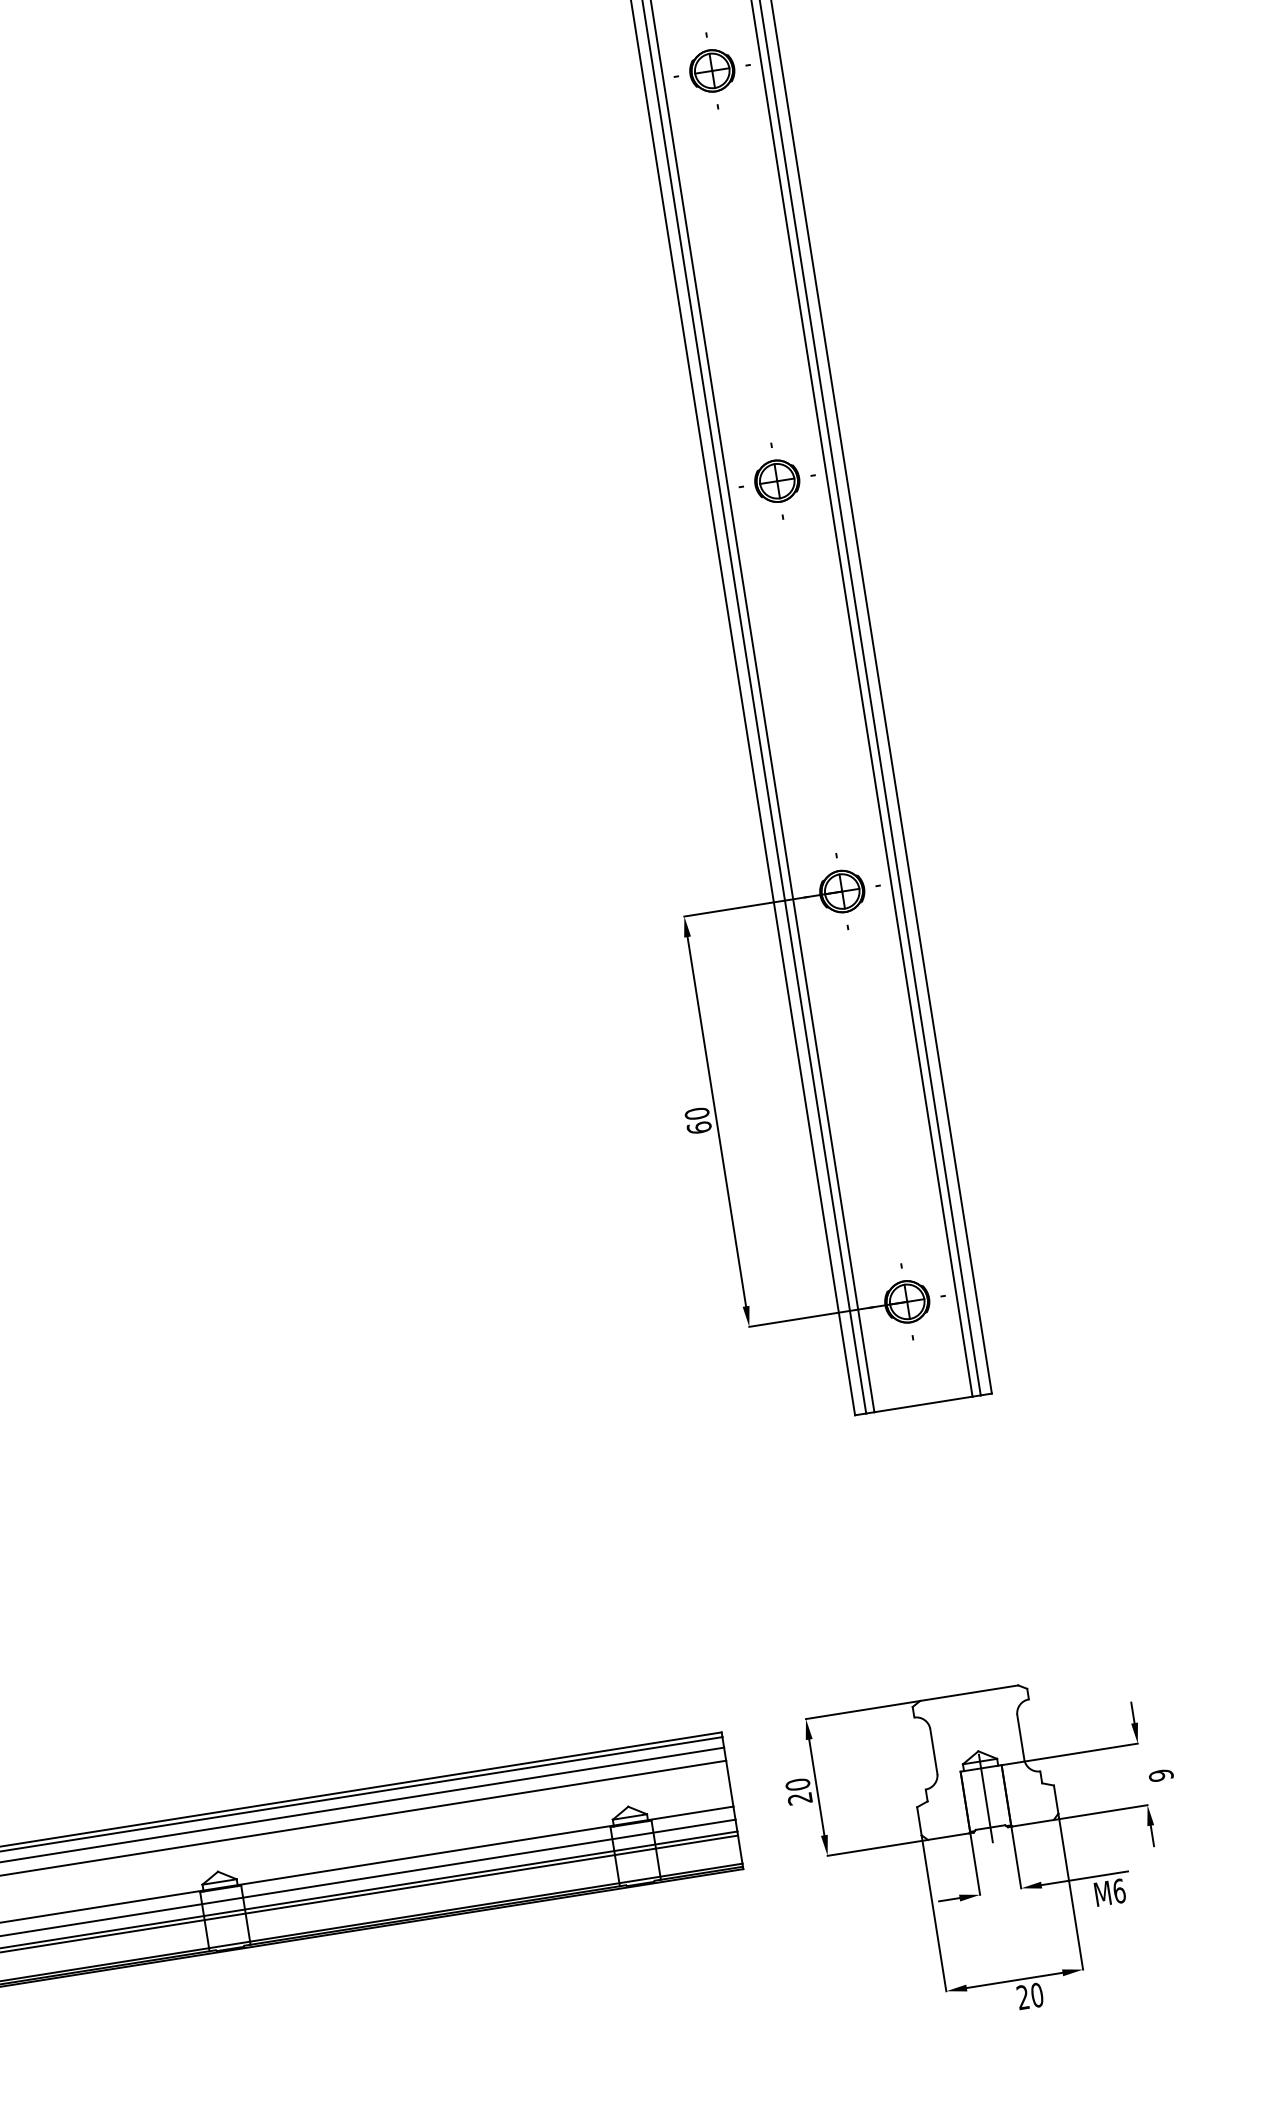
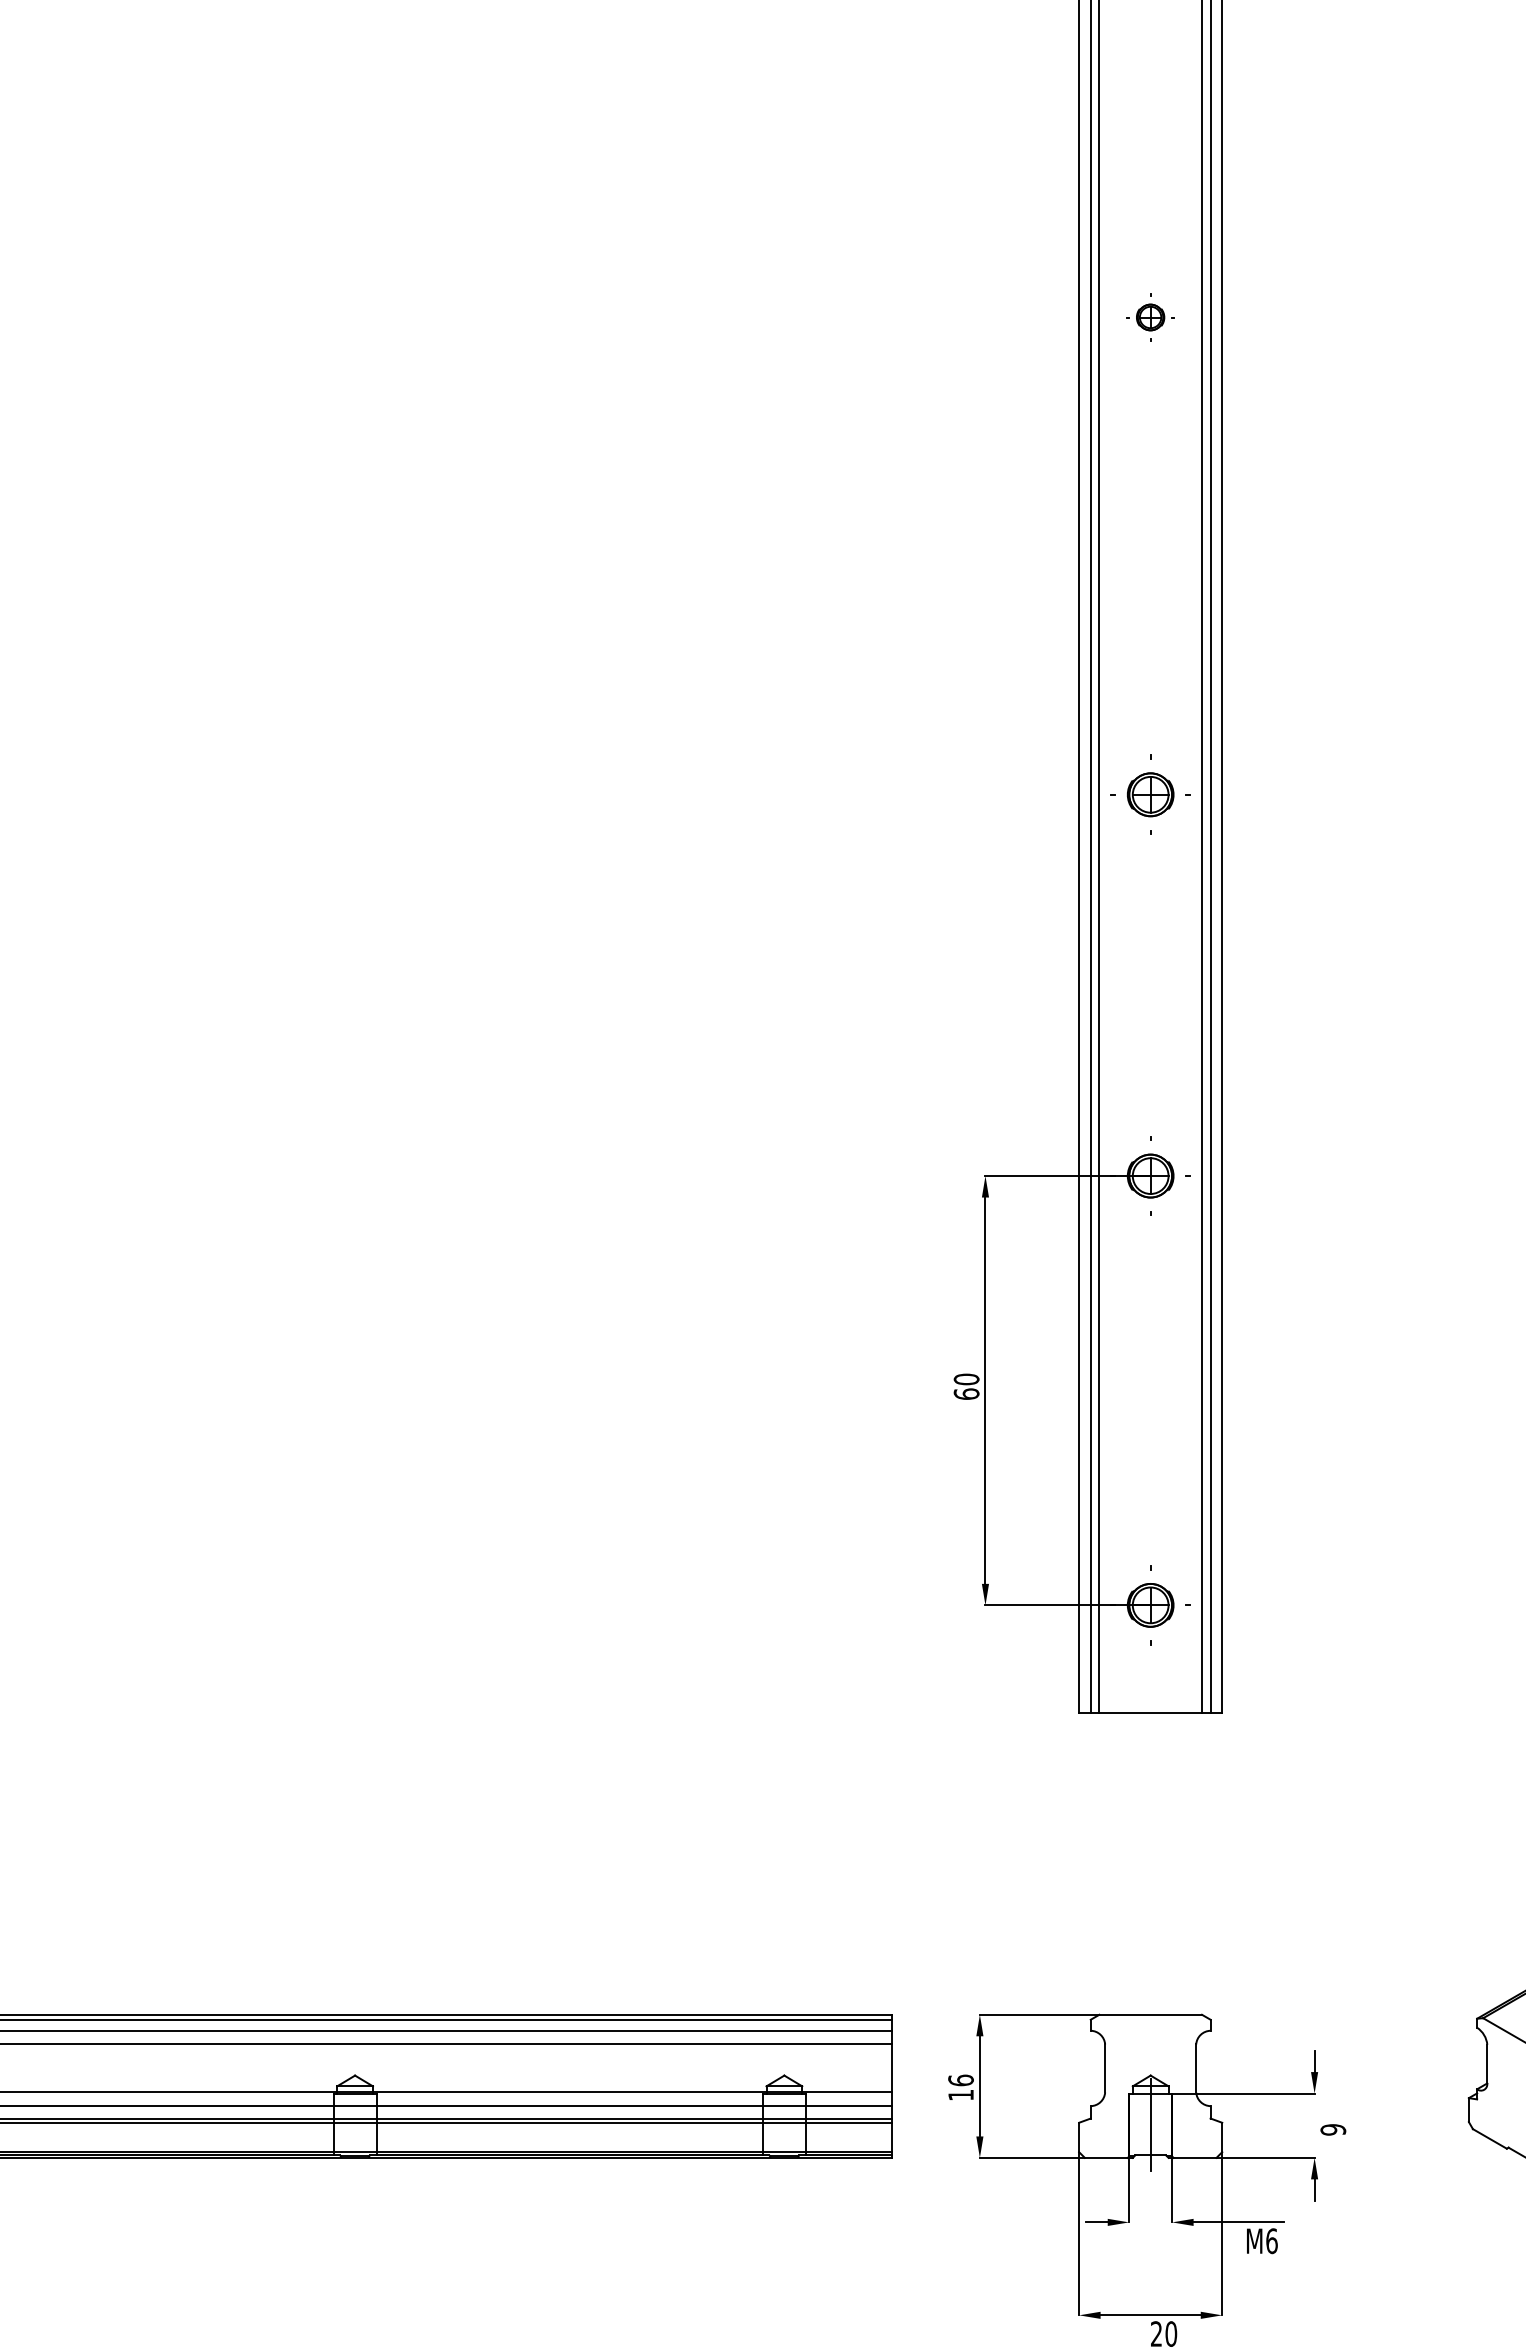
part: (712, 70) -> (1150, 317), size x0.6
part: (777, 480) -> (1150, 794), moved
text: (798, 1791) -> (960, 2087), 20 -> 16

